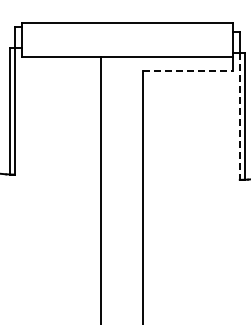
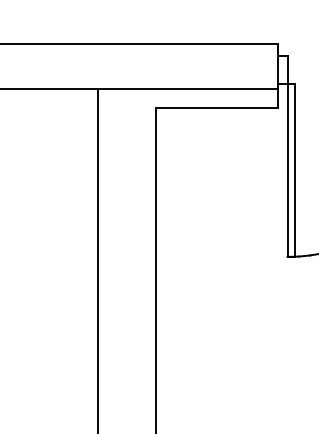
line: (187, 70) -> (216, 107), dashed -> solid
line: (239, 117) -> (287, 171), dashed -> solid

